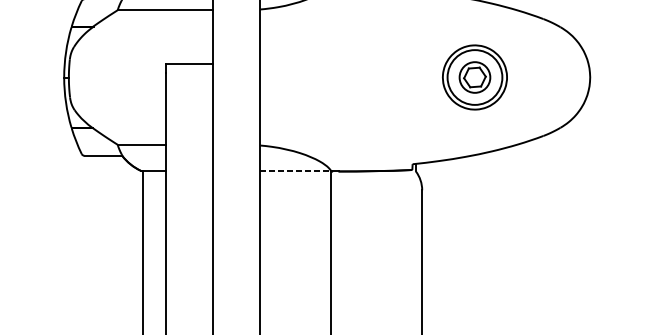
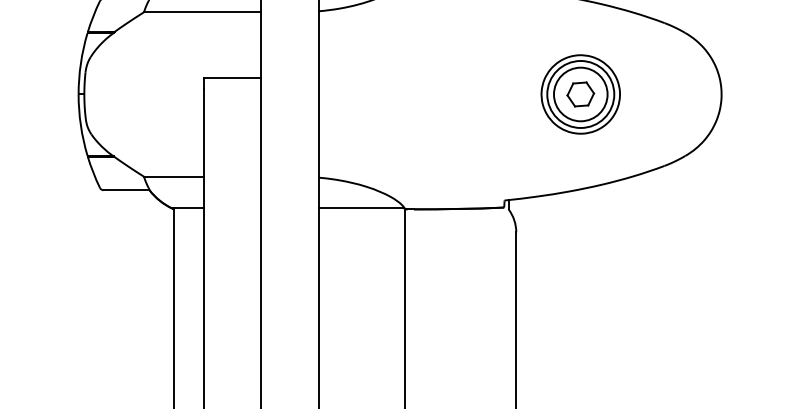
circle: (474, 77) -> (580, 94), size x1.43
line: (295, 170) -> (361, 208), dashed -> solid

